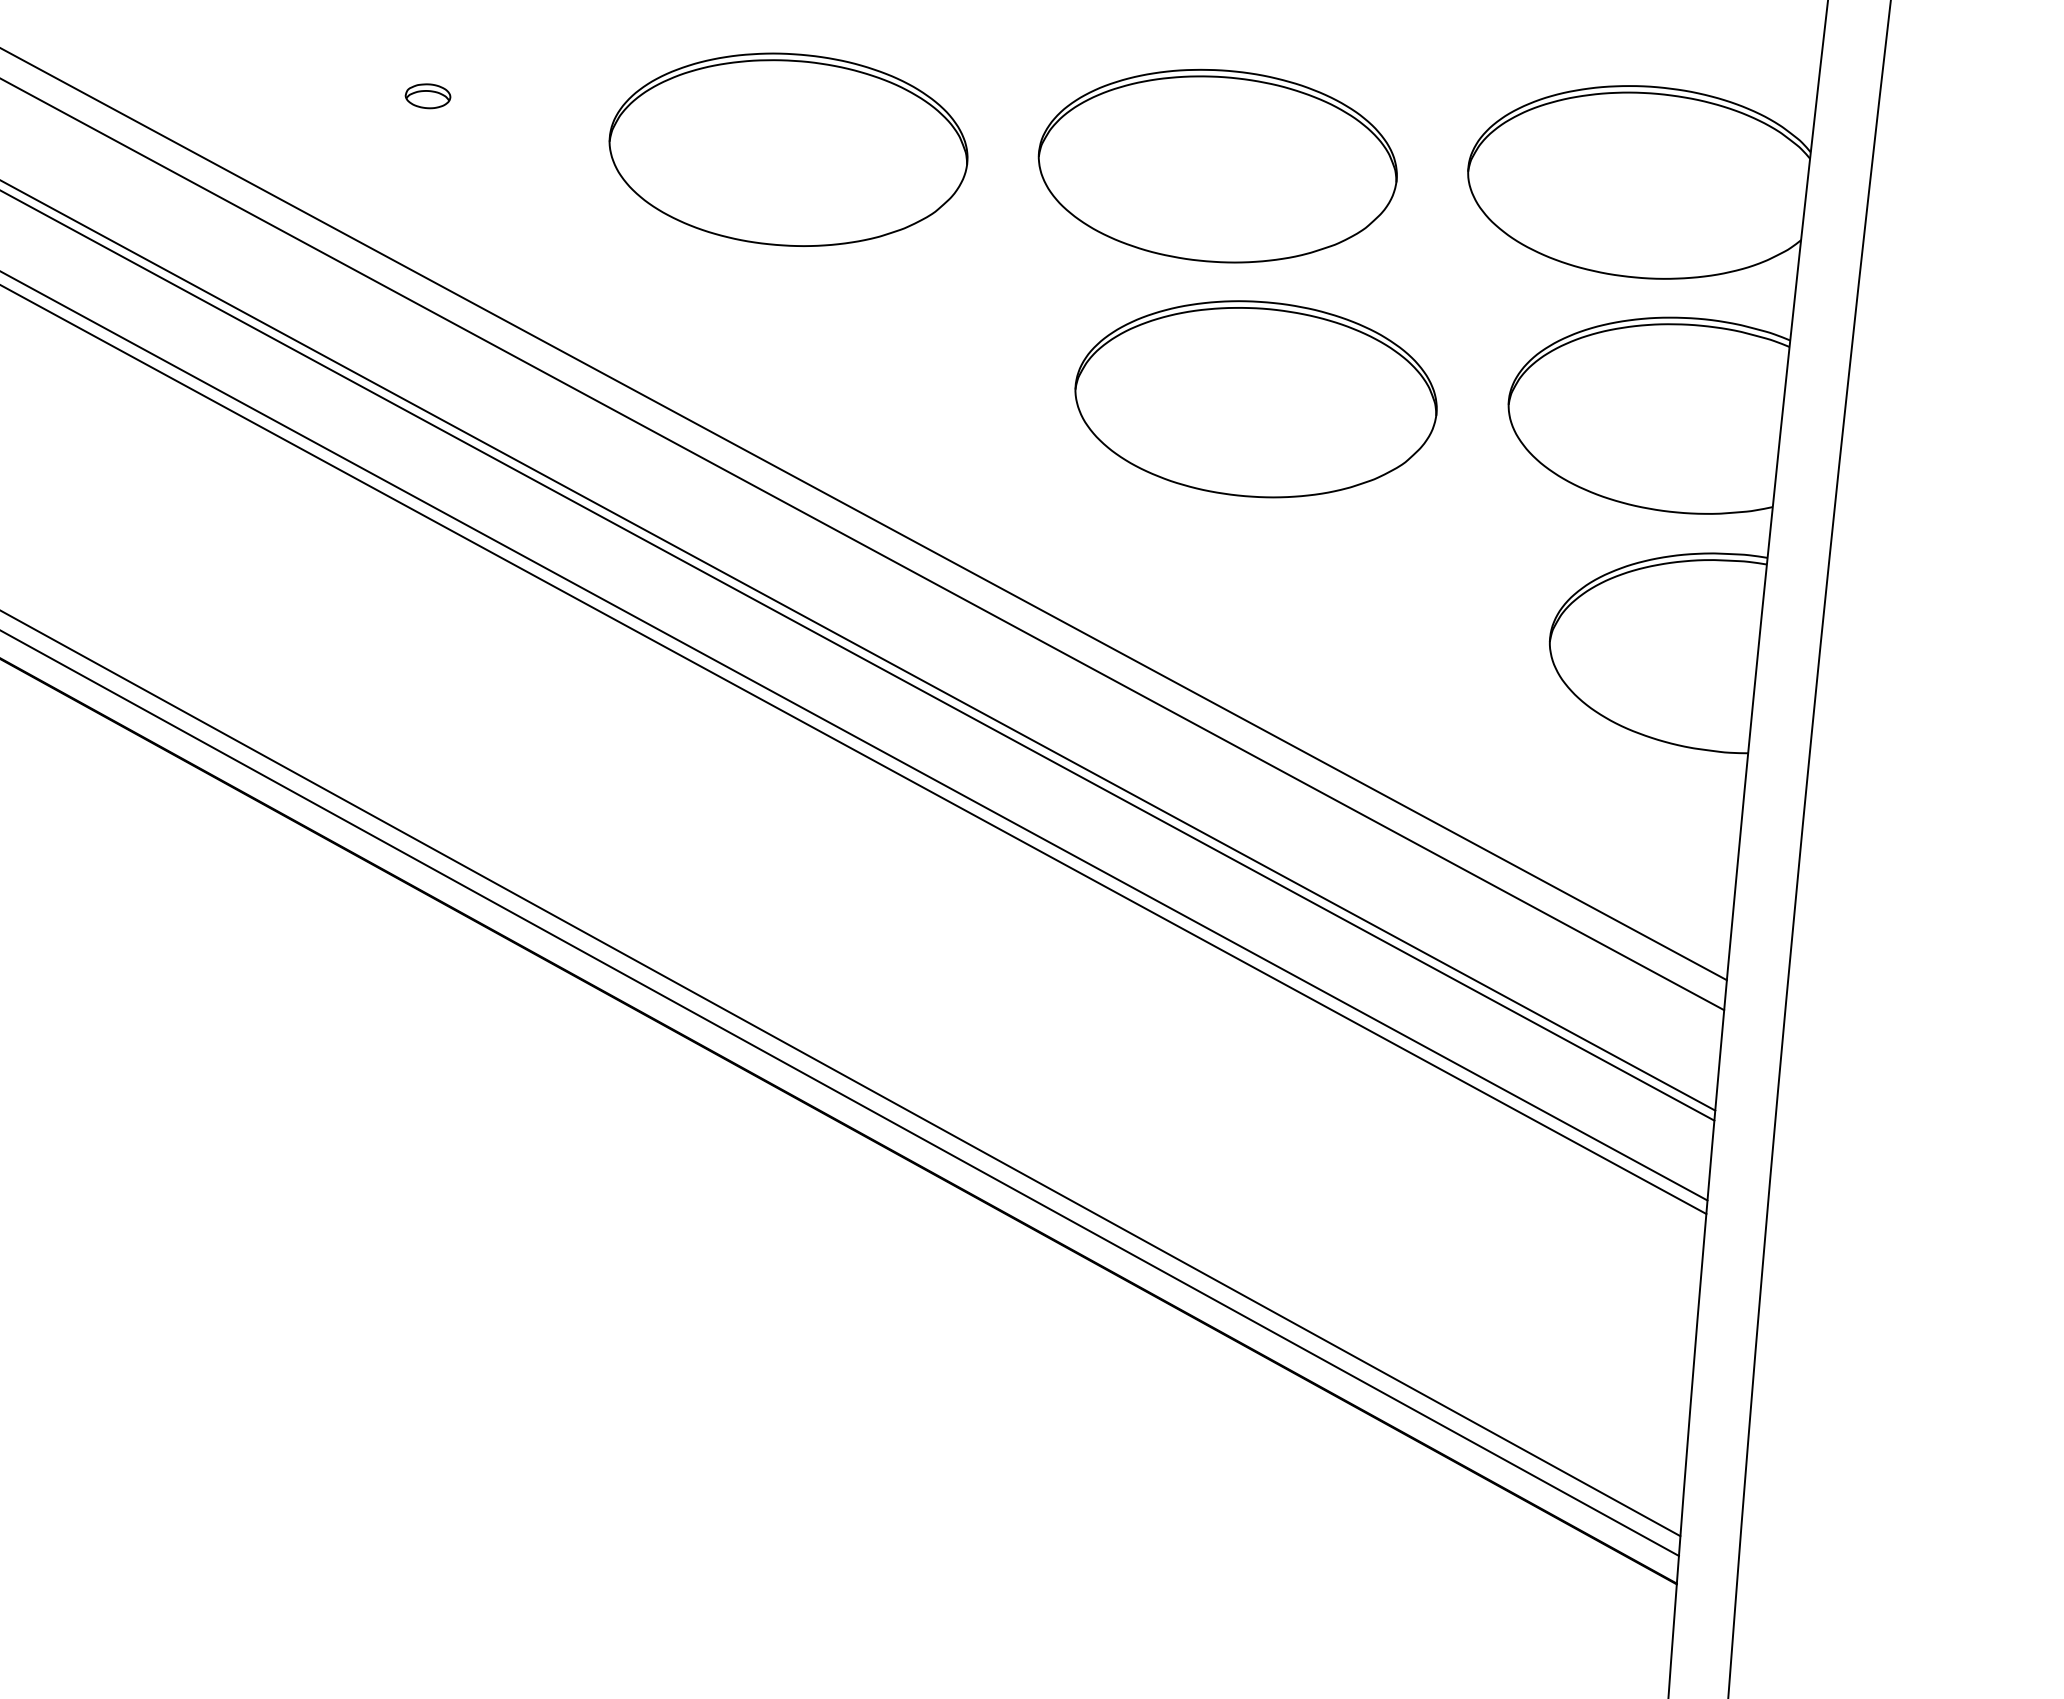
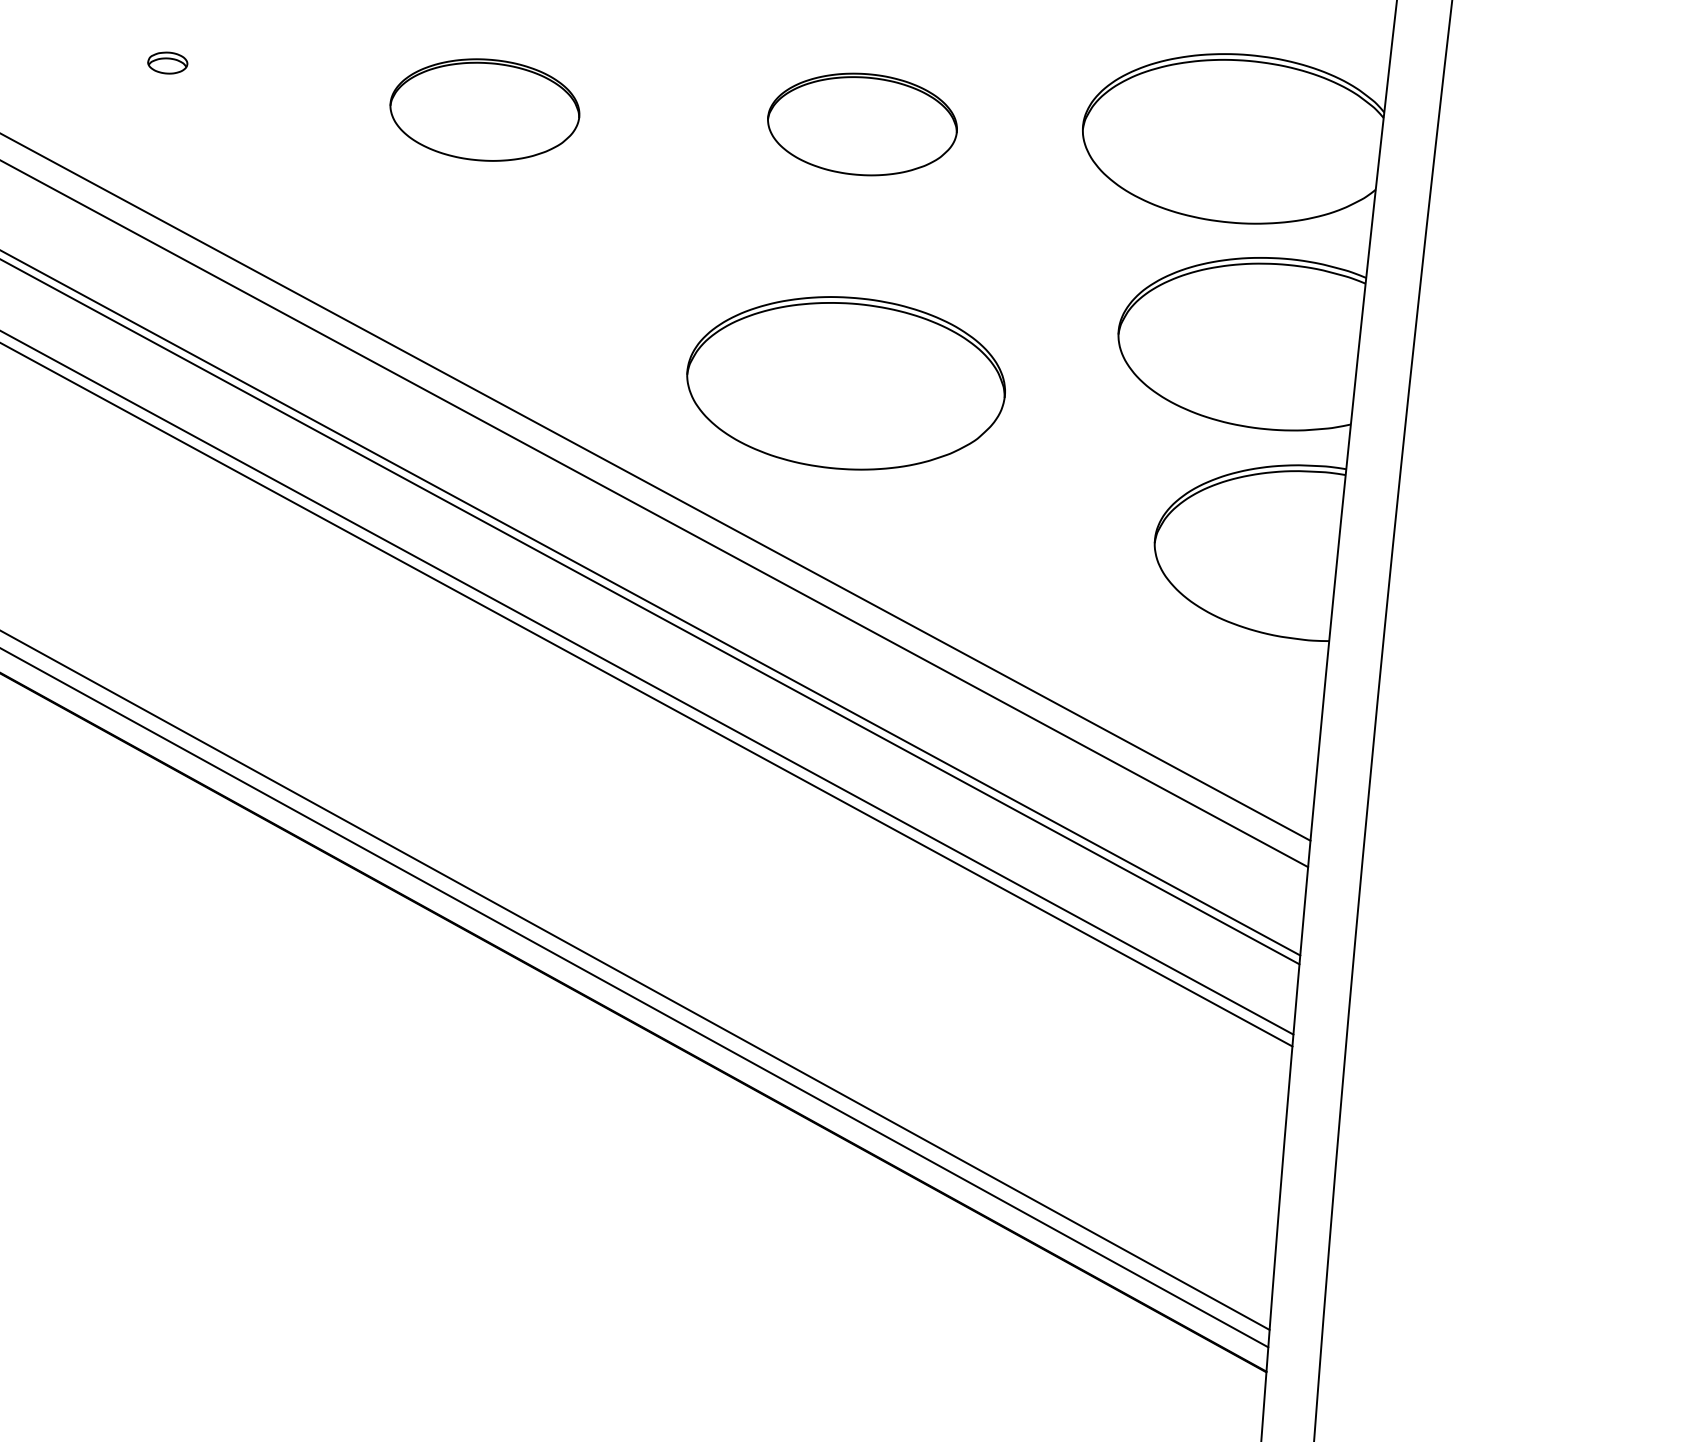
part: (788, 149) -> (484, 109), size x0.6
part: (1217, 165) -> (862, 123), size x0.6
part: (1255, 399) -> (845, 383), moved

